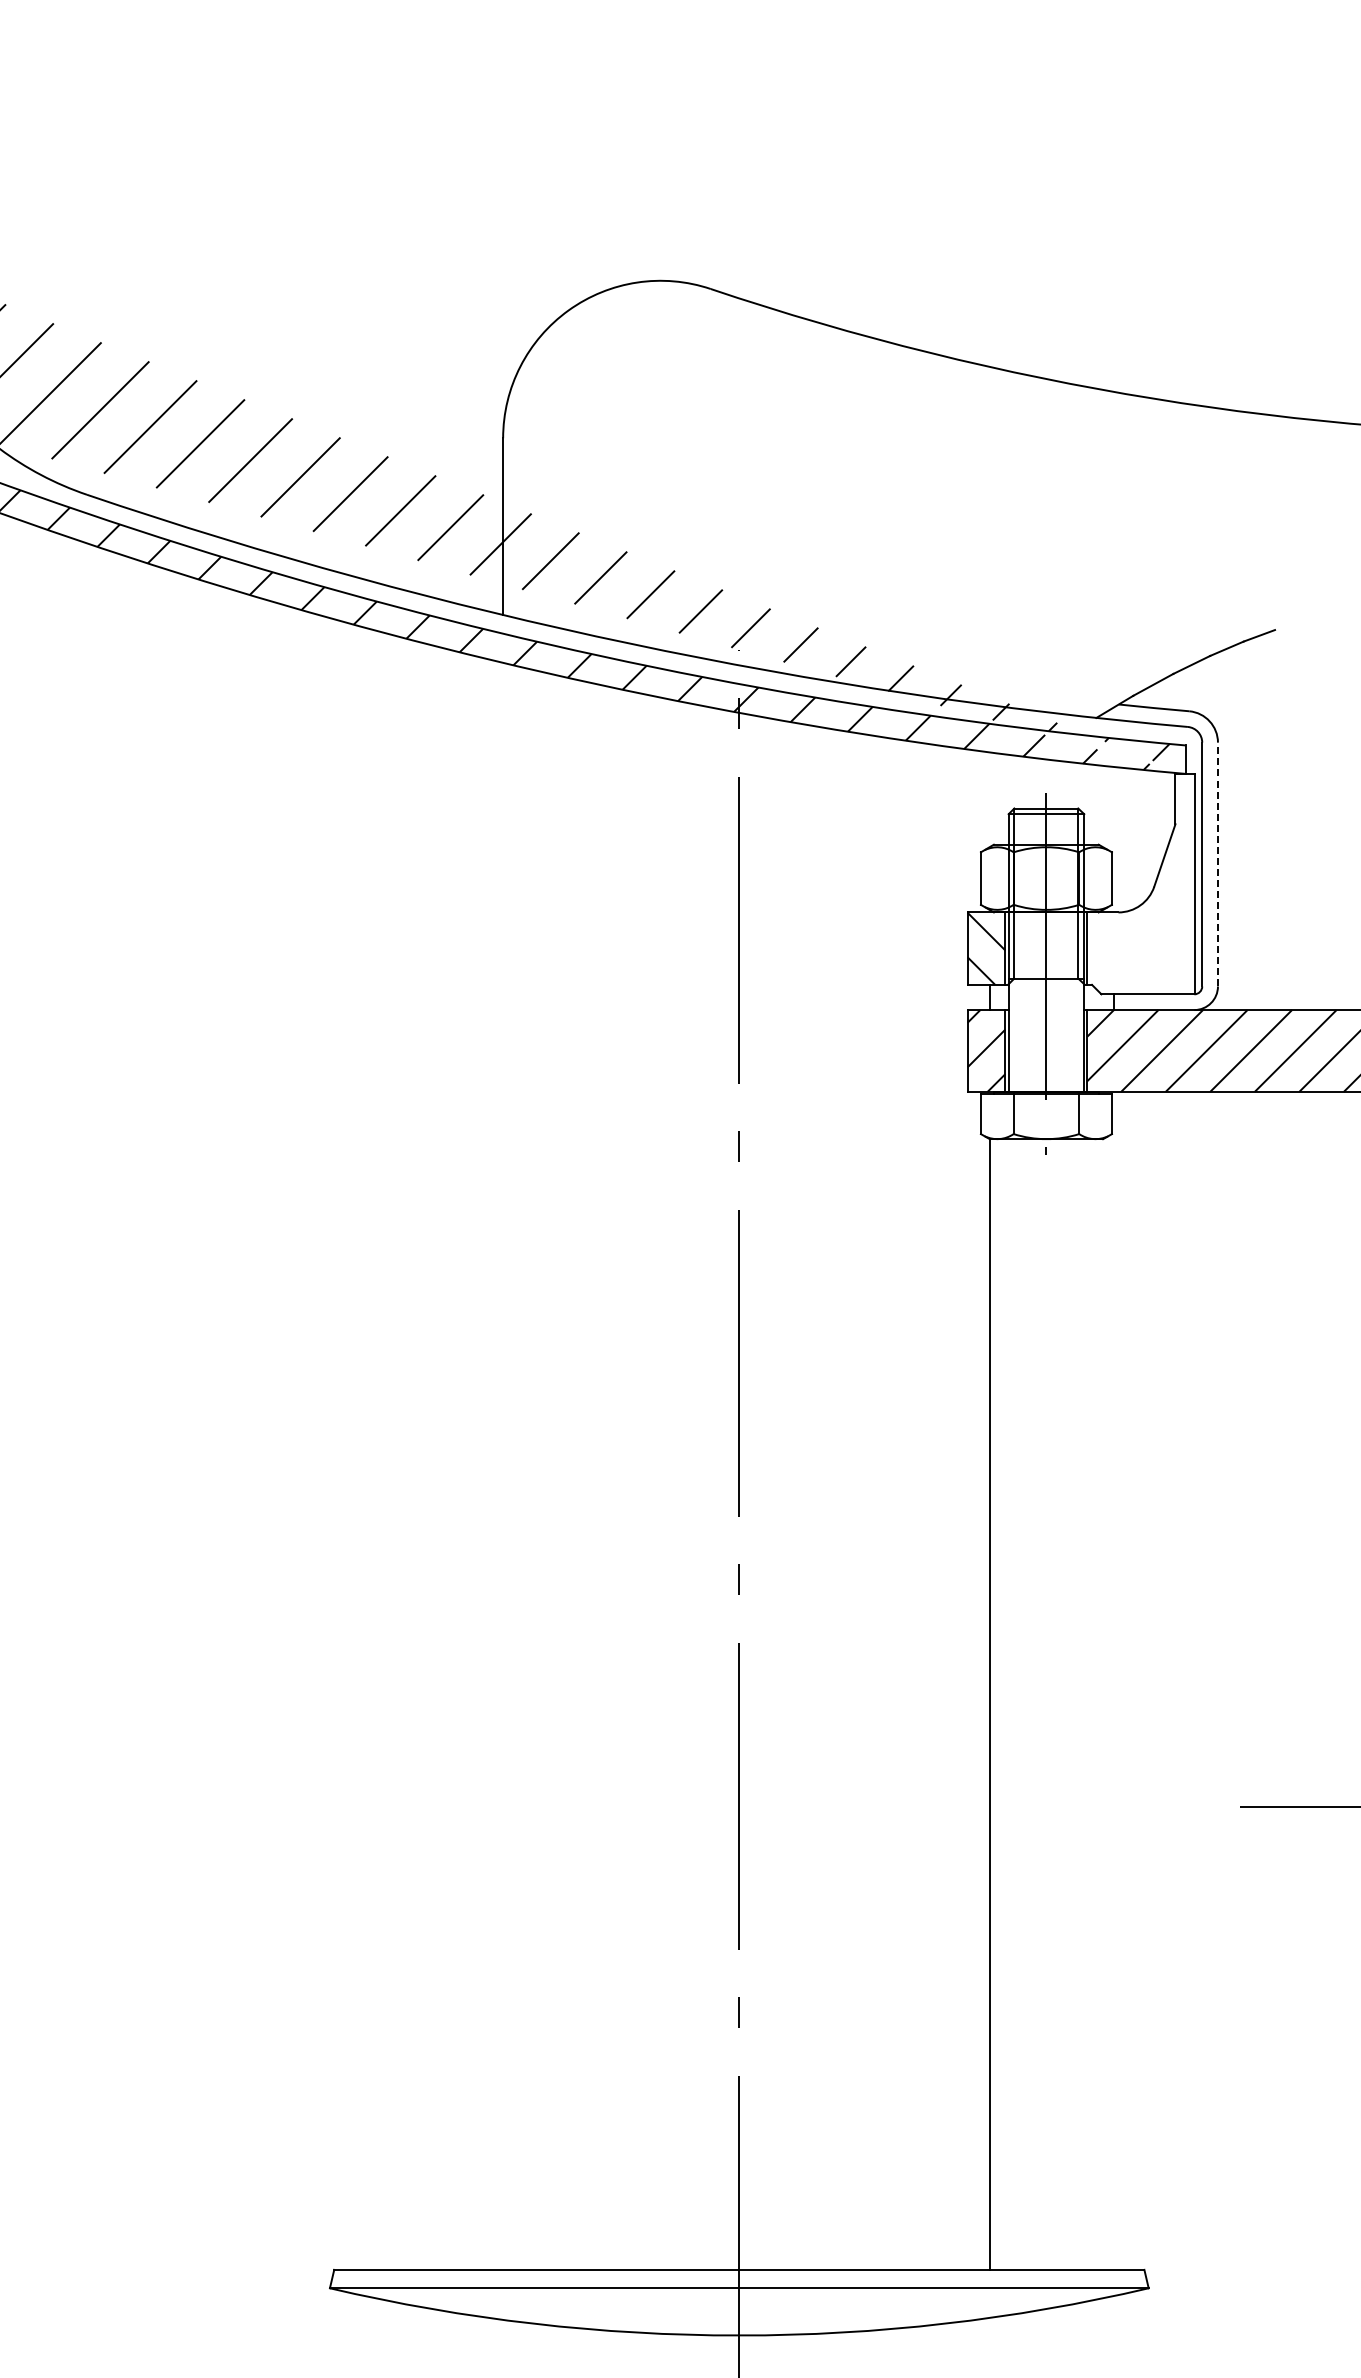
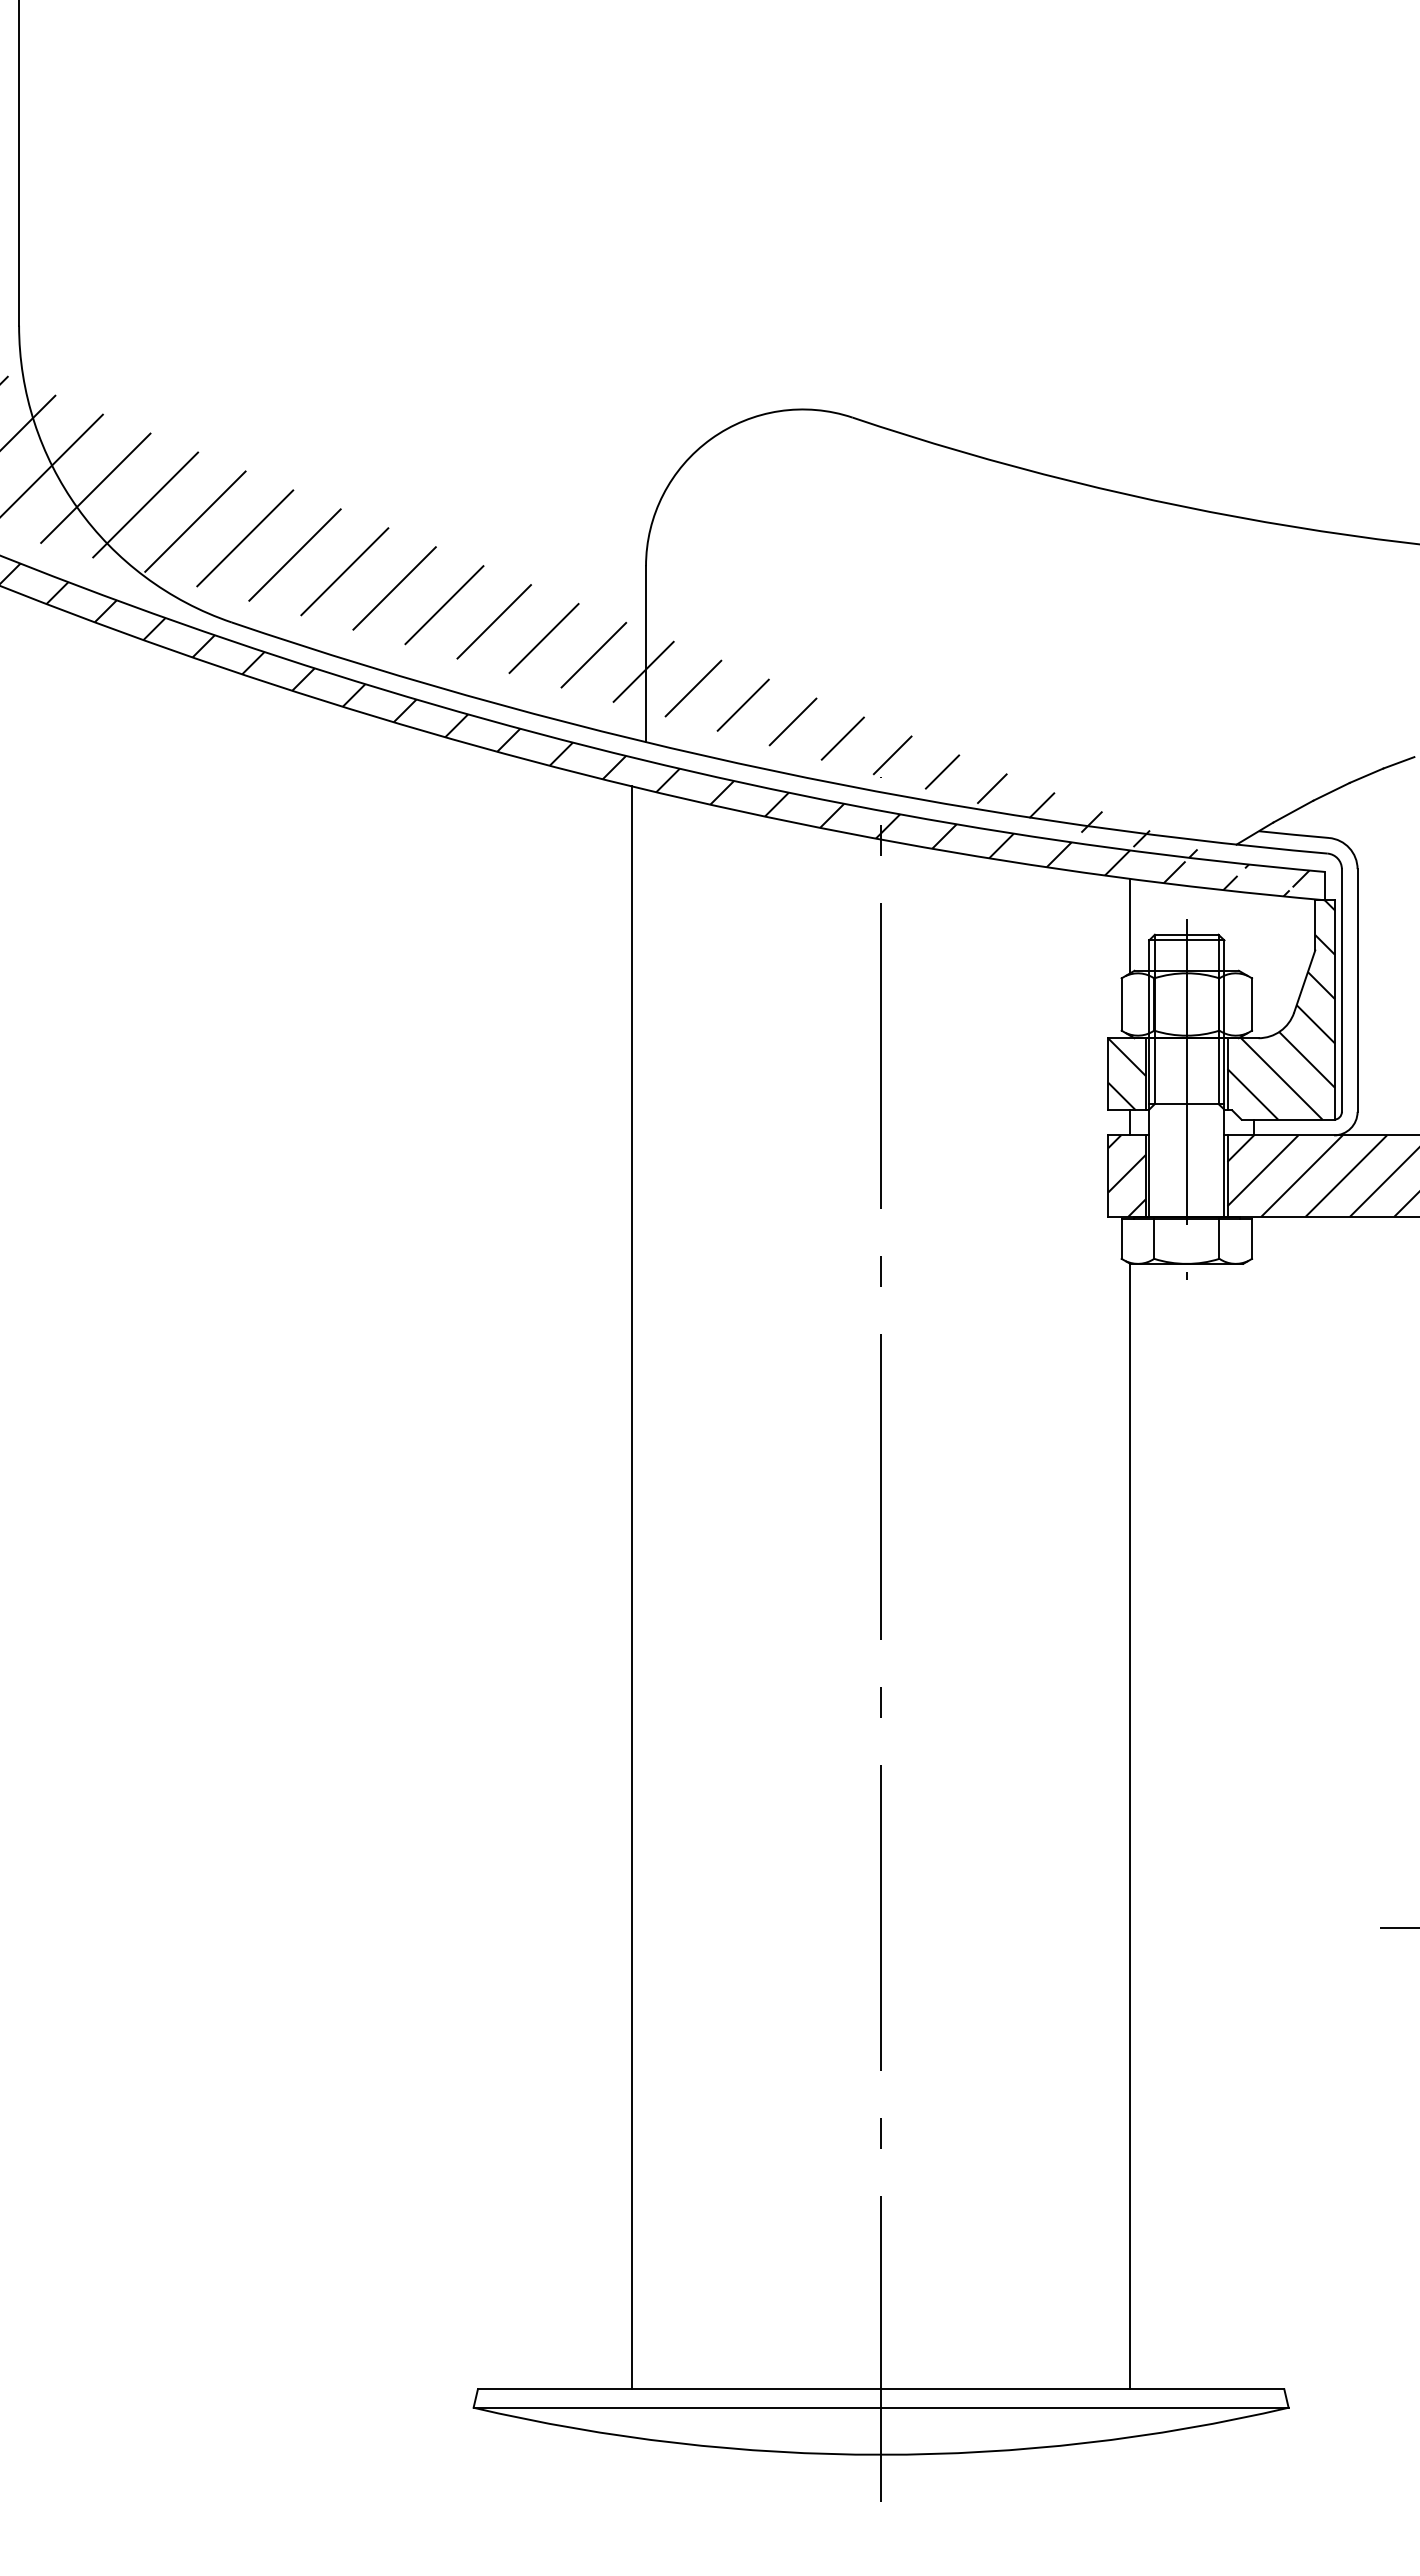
line: (989, 799) -> (1130, 925), added
line: (1217, 864) -> (1357, 990), dashed -> solid
hatch: (1141, 883) -> (1281, 1009), added
line: (488, 1464) -> (631, 1587), added

